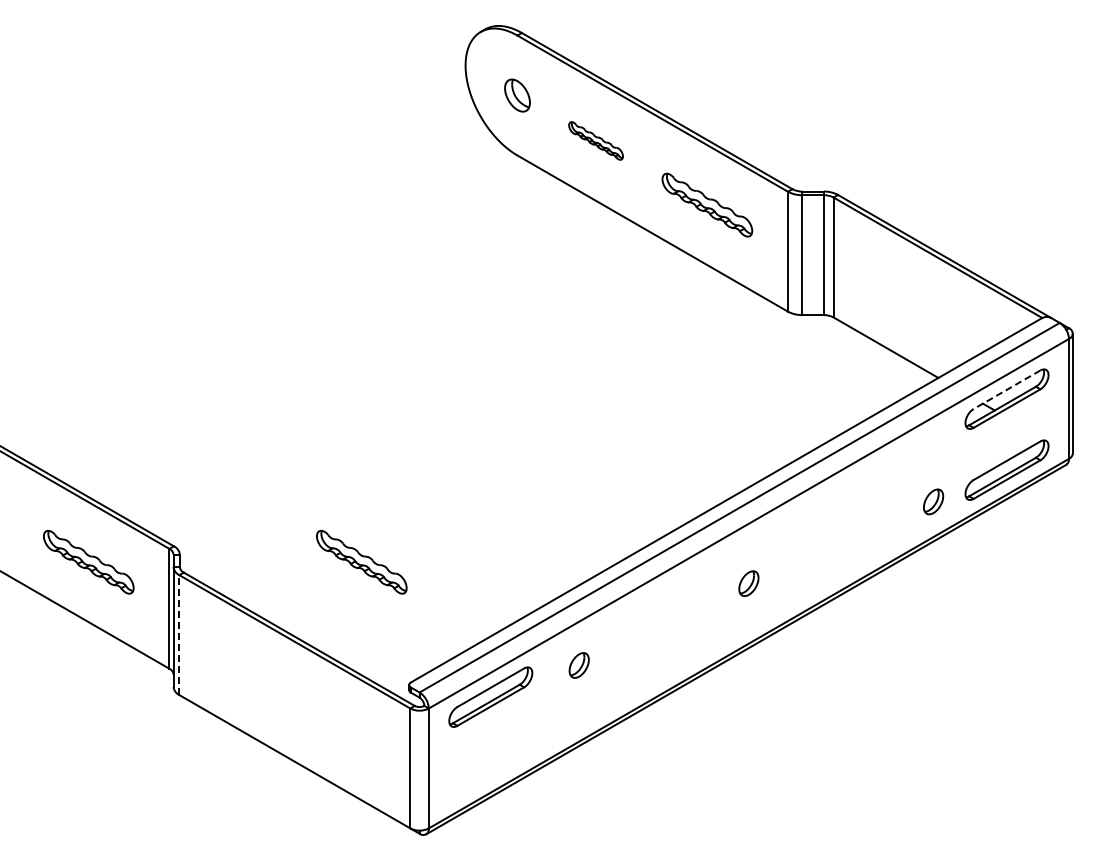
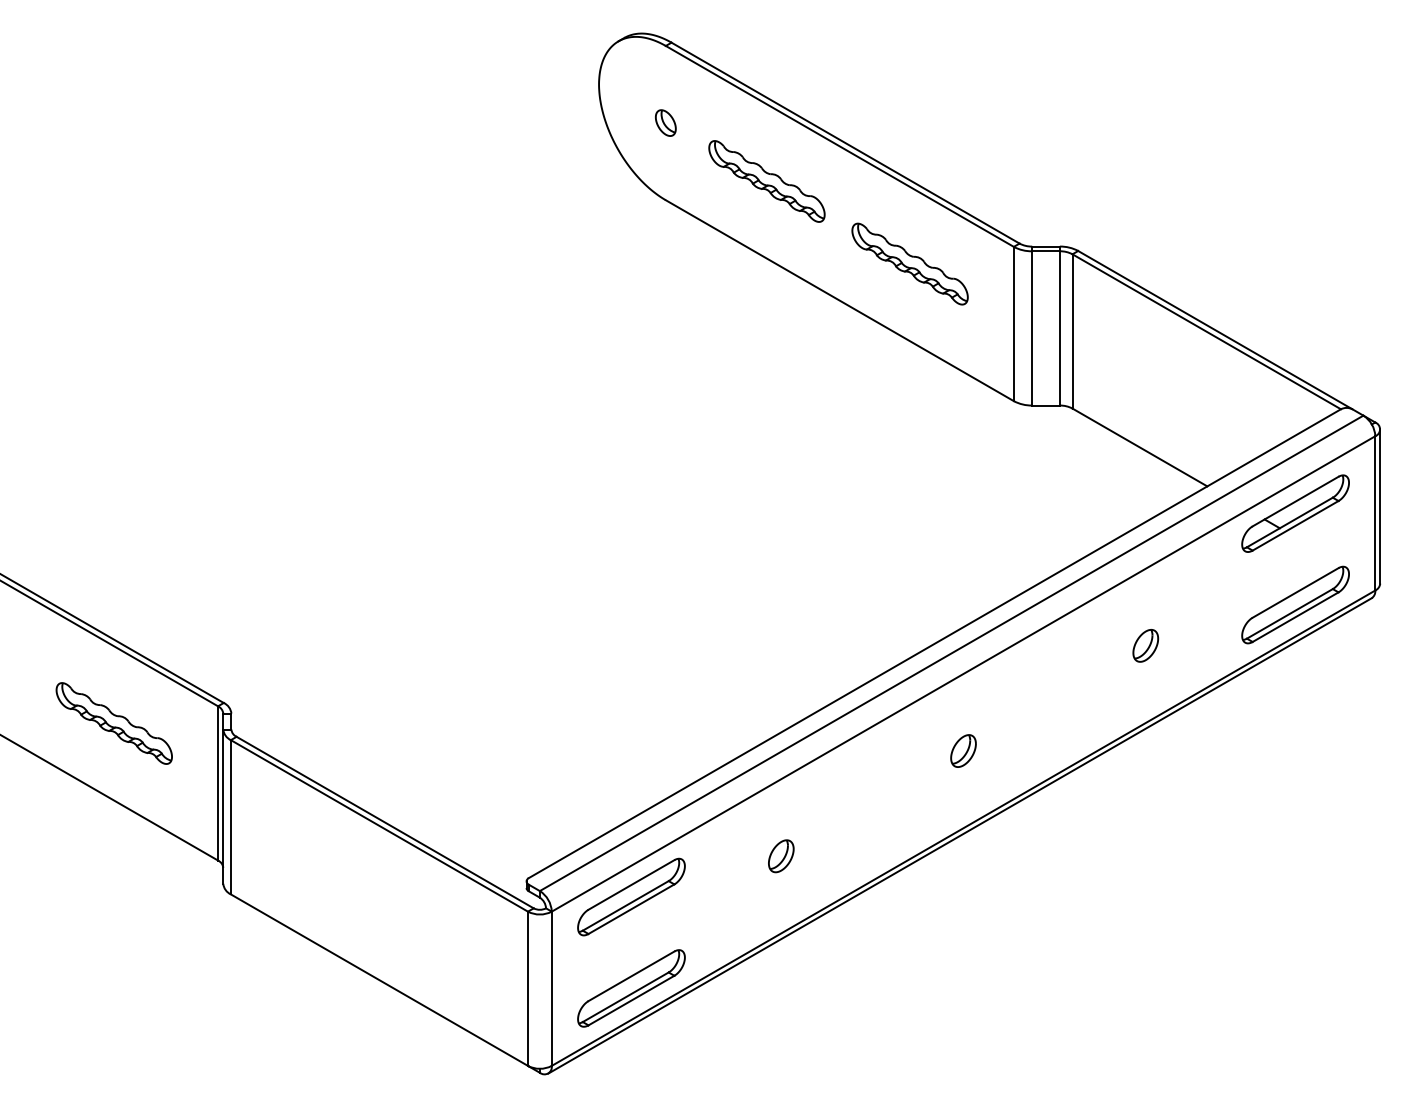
part: (517, 95) -> (665, 123), size x0.62
part: (595, 140) -> (766, 180), size x1.67
line: (1007, 389) -> (1296, 501), dashed -> solid
part: (933, 501) -> (1145, 645), moved
part: (361, 561) -> (465, 722), removed
line: (179, 635) -> (230, 817), dashed -> solid
part: (578, 665) -> (780, 856), moved
part: (490, 767) -> (631, 987), added

